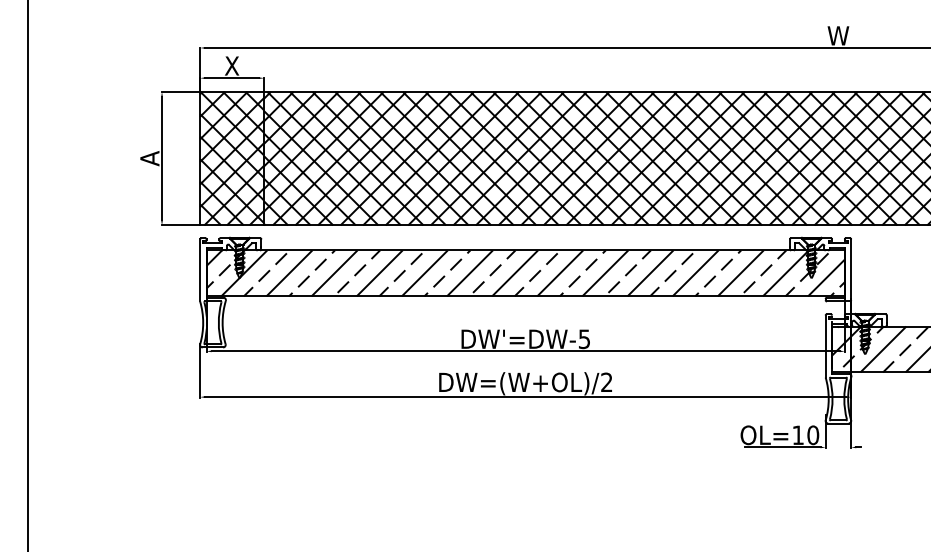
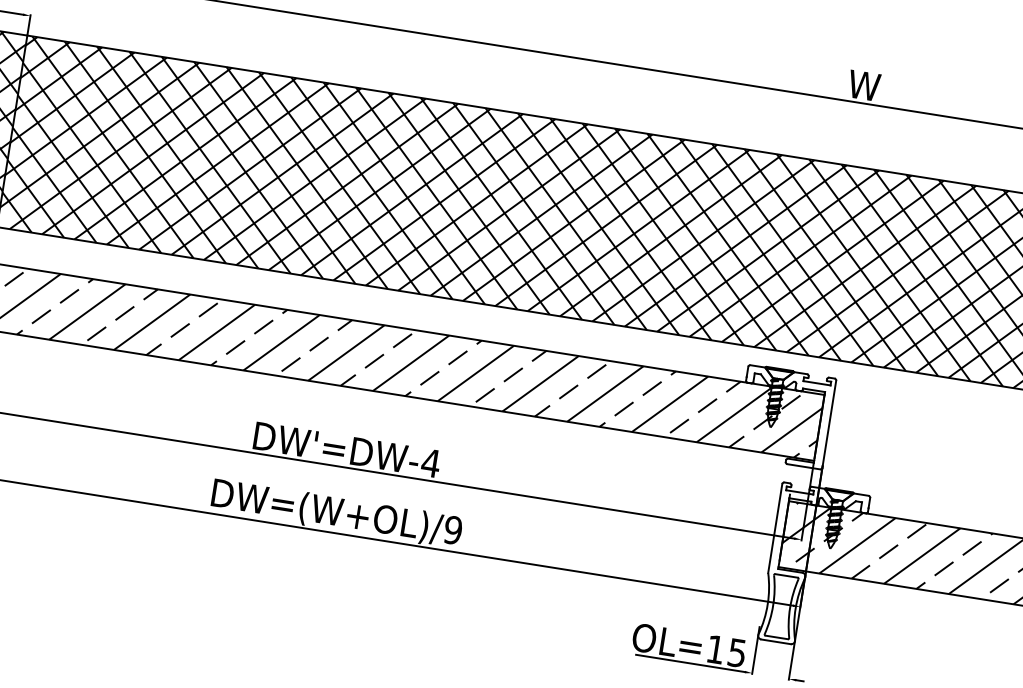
text: (584, 339) -> (430, 463), DW'=DW-5 -> DW'=DW-4
text: (606, 382) -> (452, 530), DW=(W+OL)/2 -> DW=(W+OL)/9
text: (813, 435) -> (737, 653), OL=10 -> OL=15

